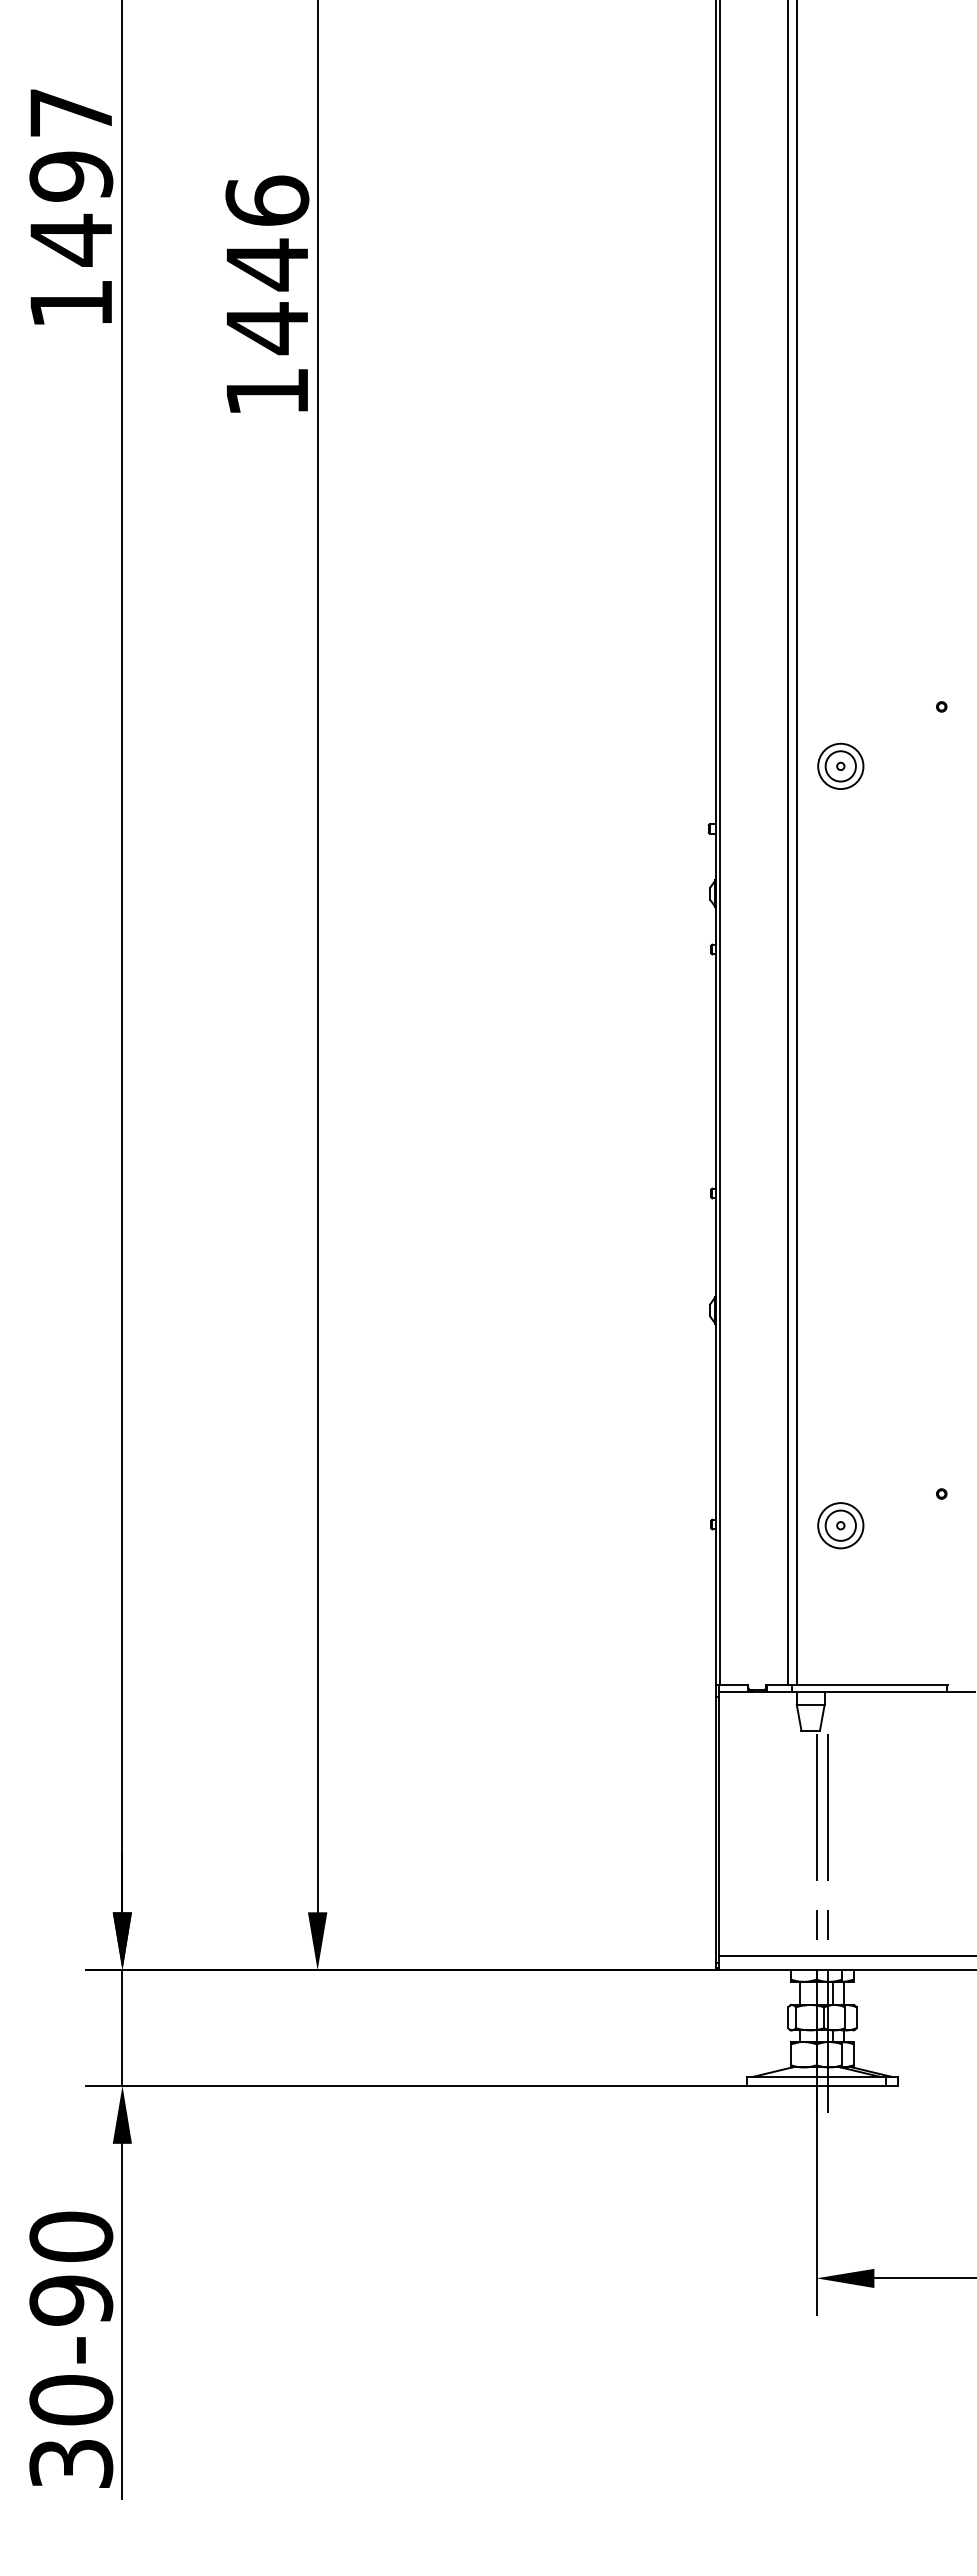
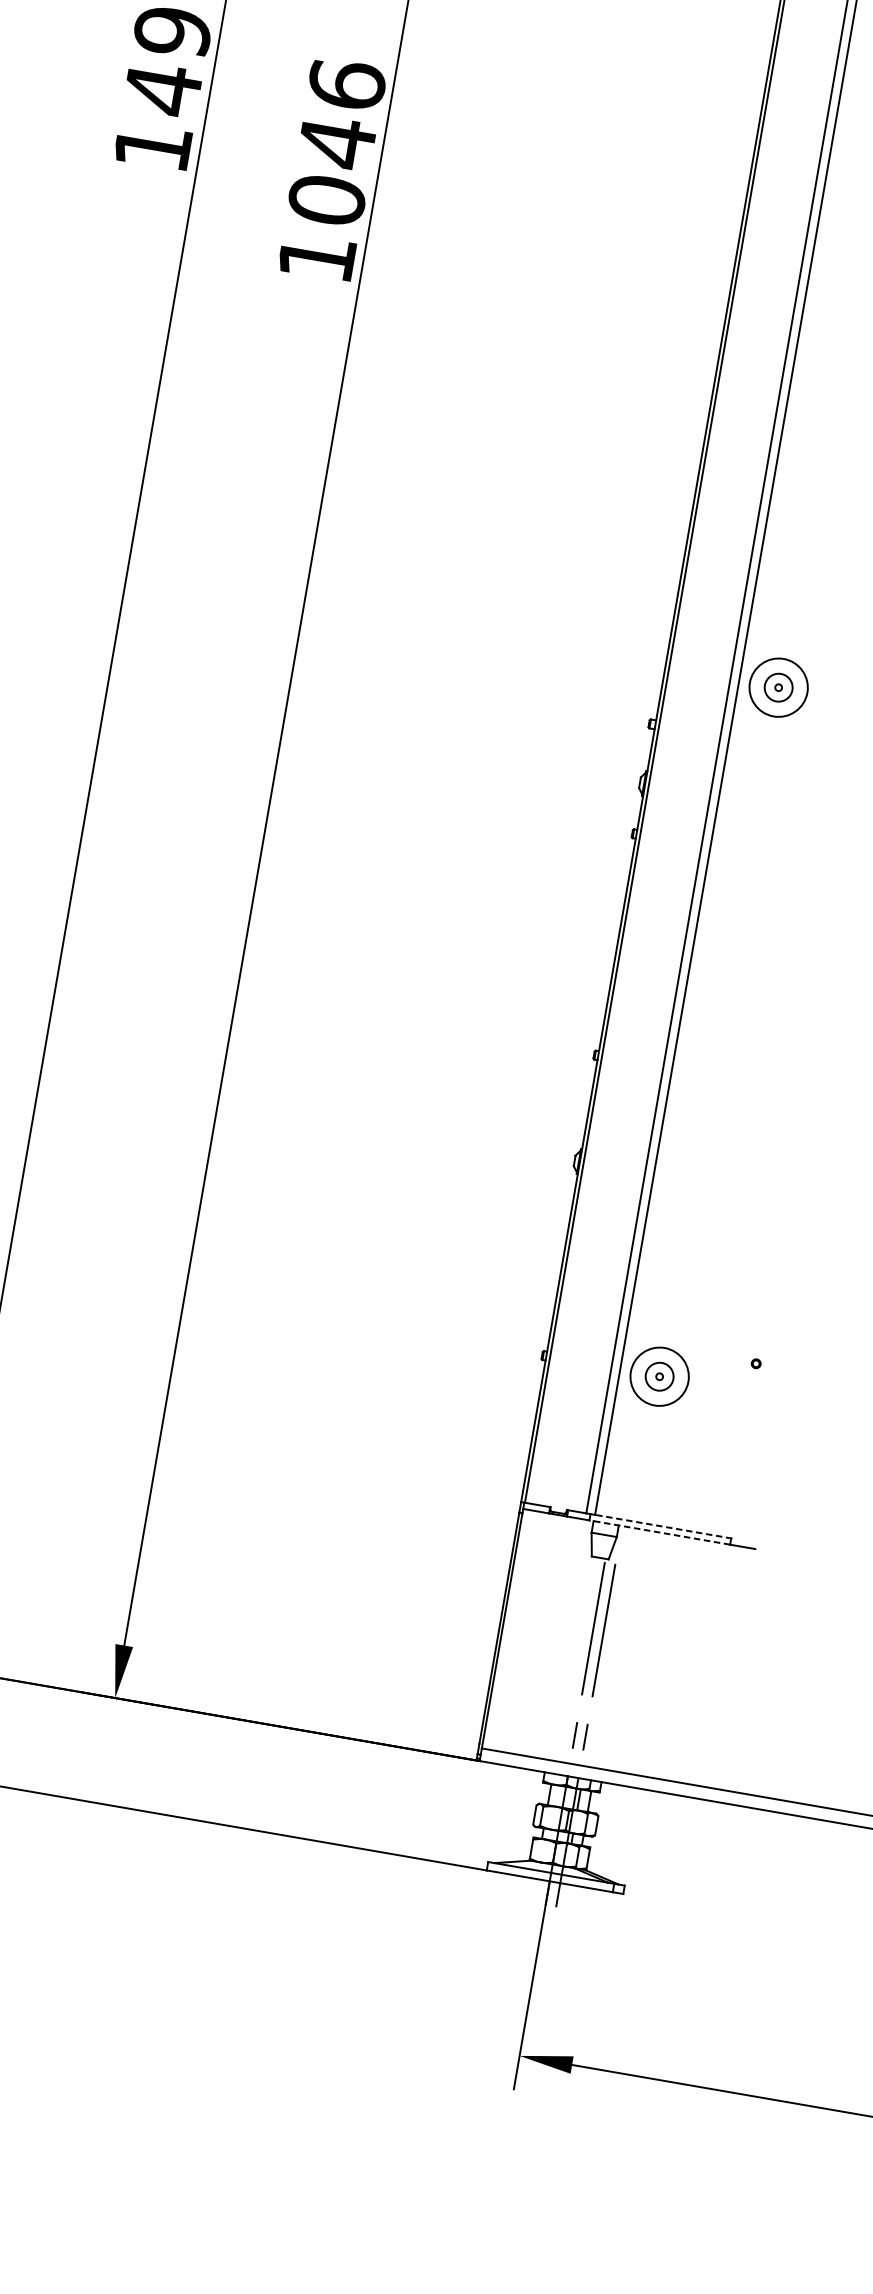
text: (267, 328) -> (327, 200), 1446 -> 1046
circle: (840, 766) -> (778, 687), size x1.4
circle: (840, 1525) -> (659, 1376), size x1.4
line: (872, 1685) -> (663, 1526), solid -> dashed
line: (869, 1692) -> (659, 1532), solid -> dashed

